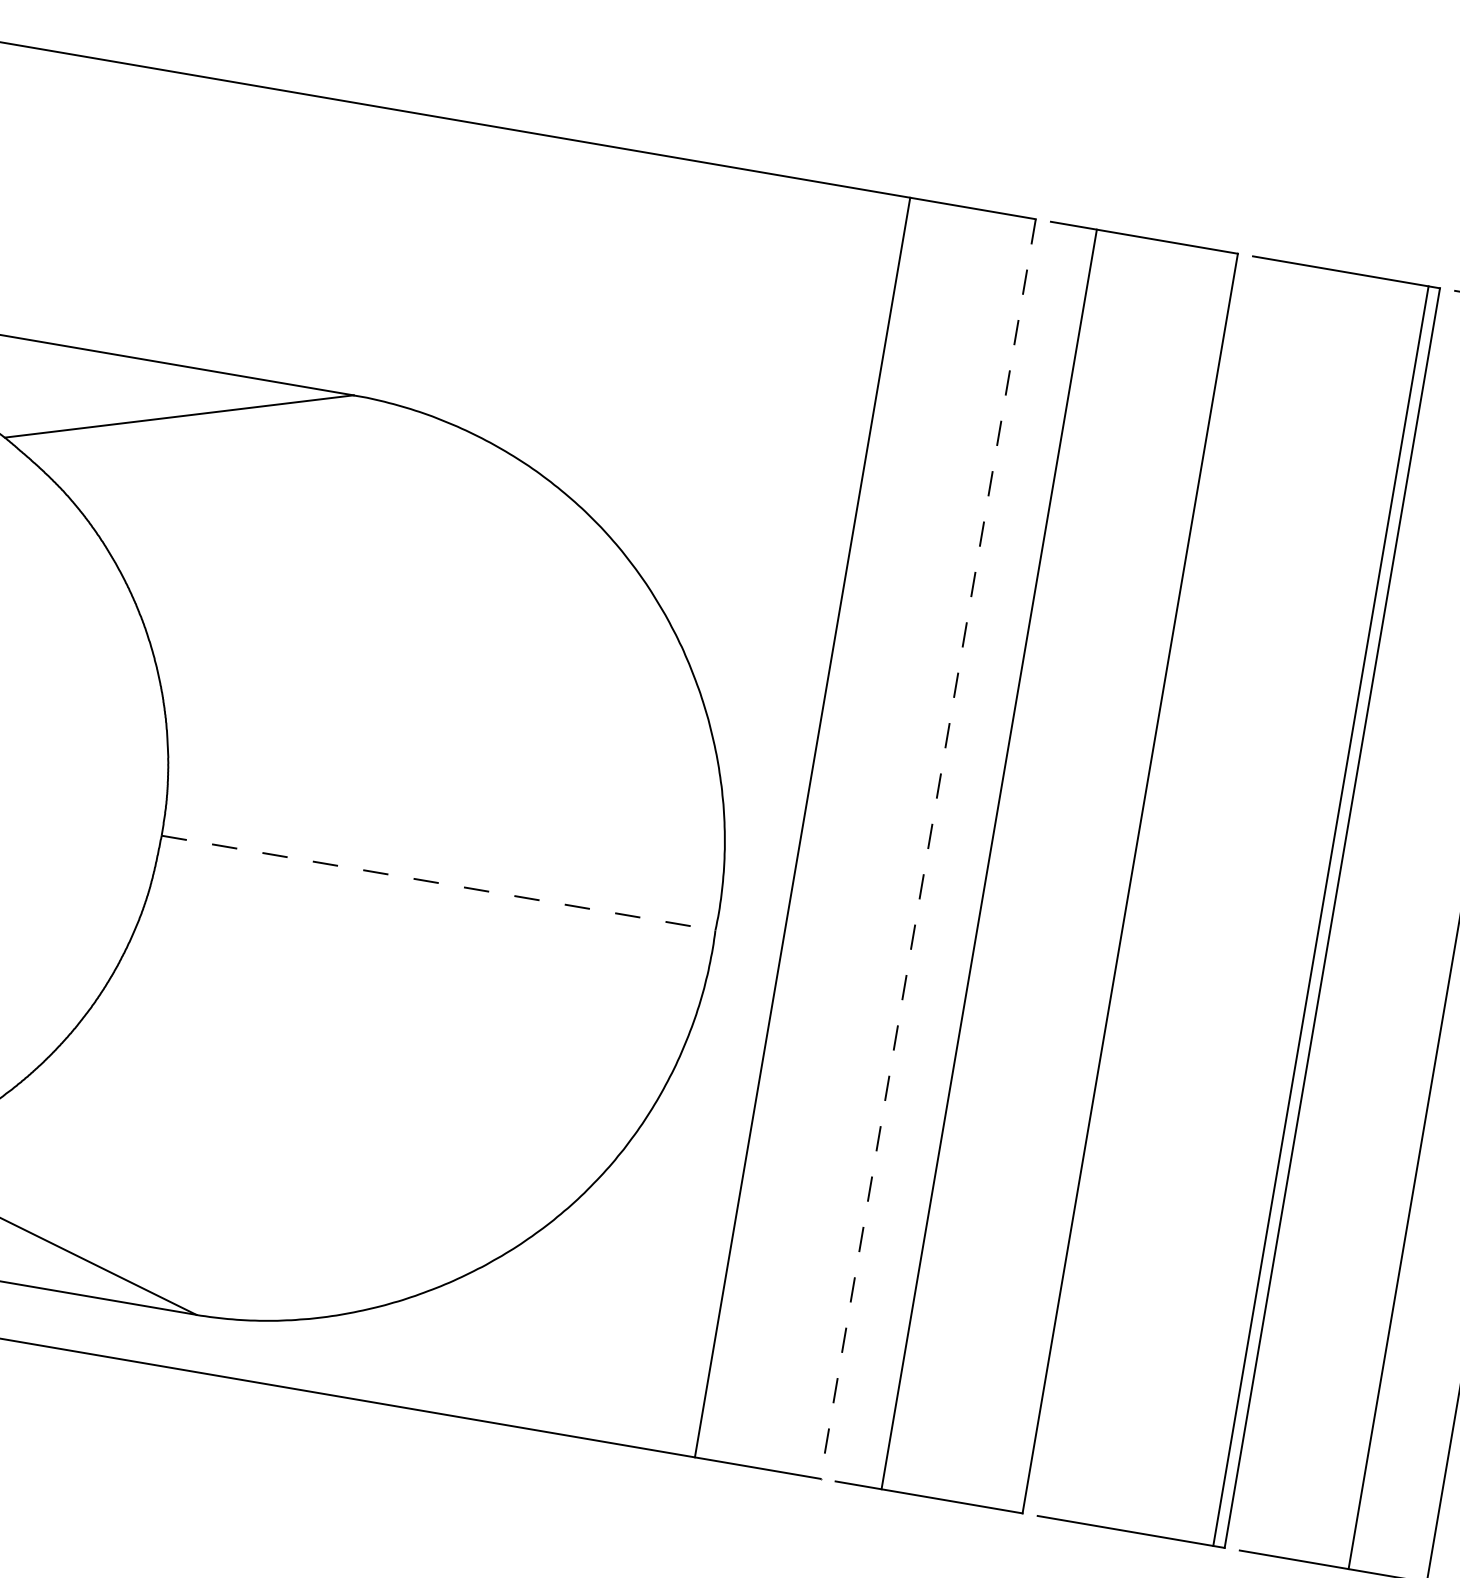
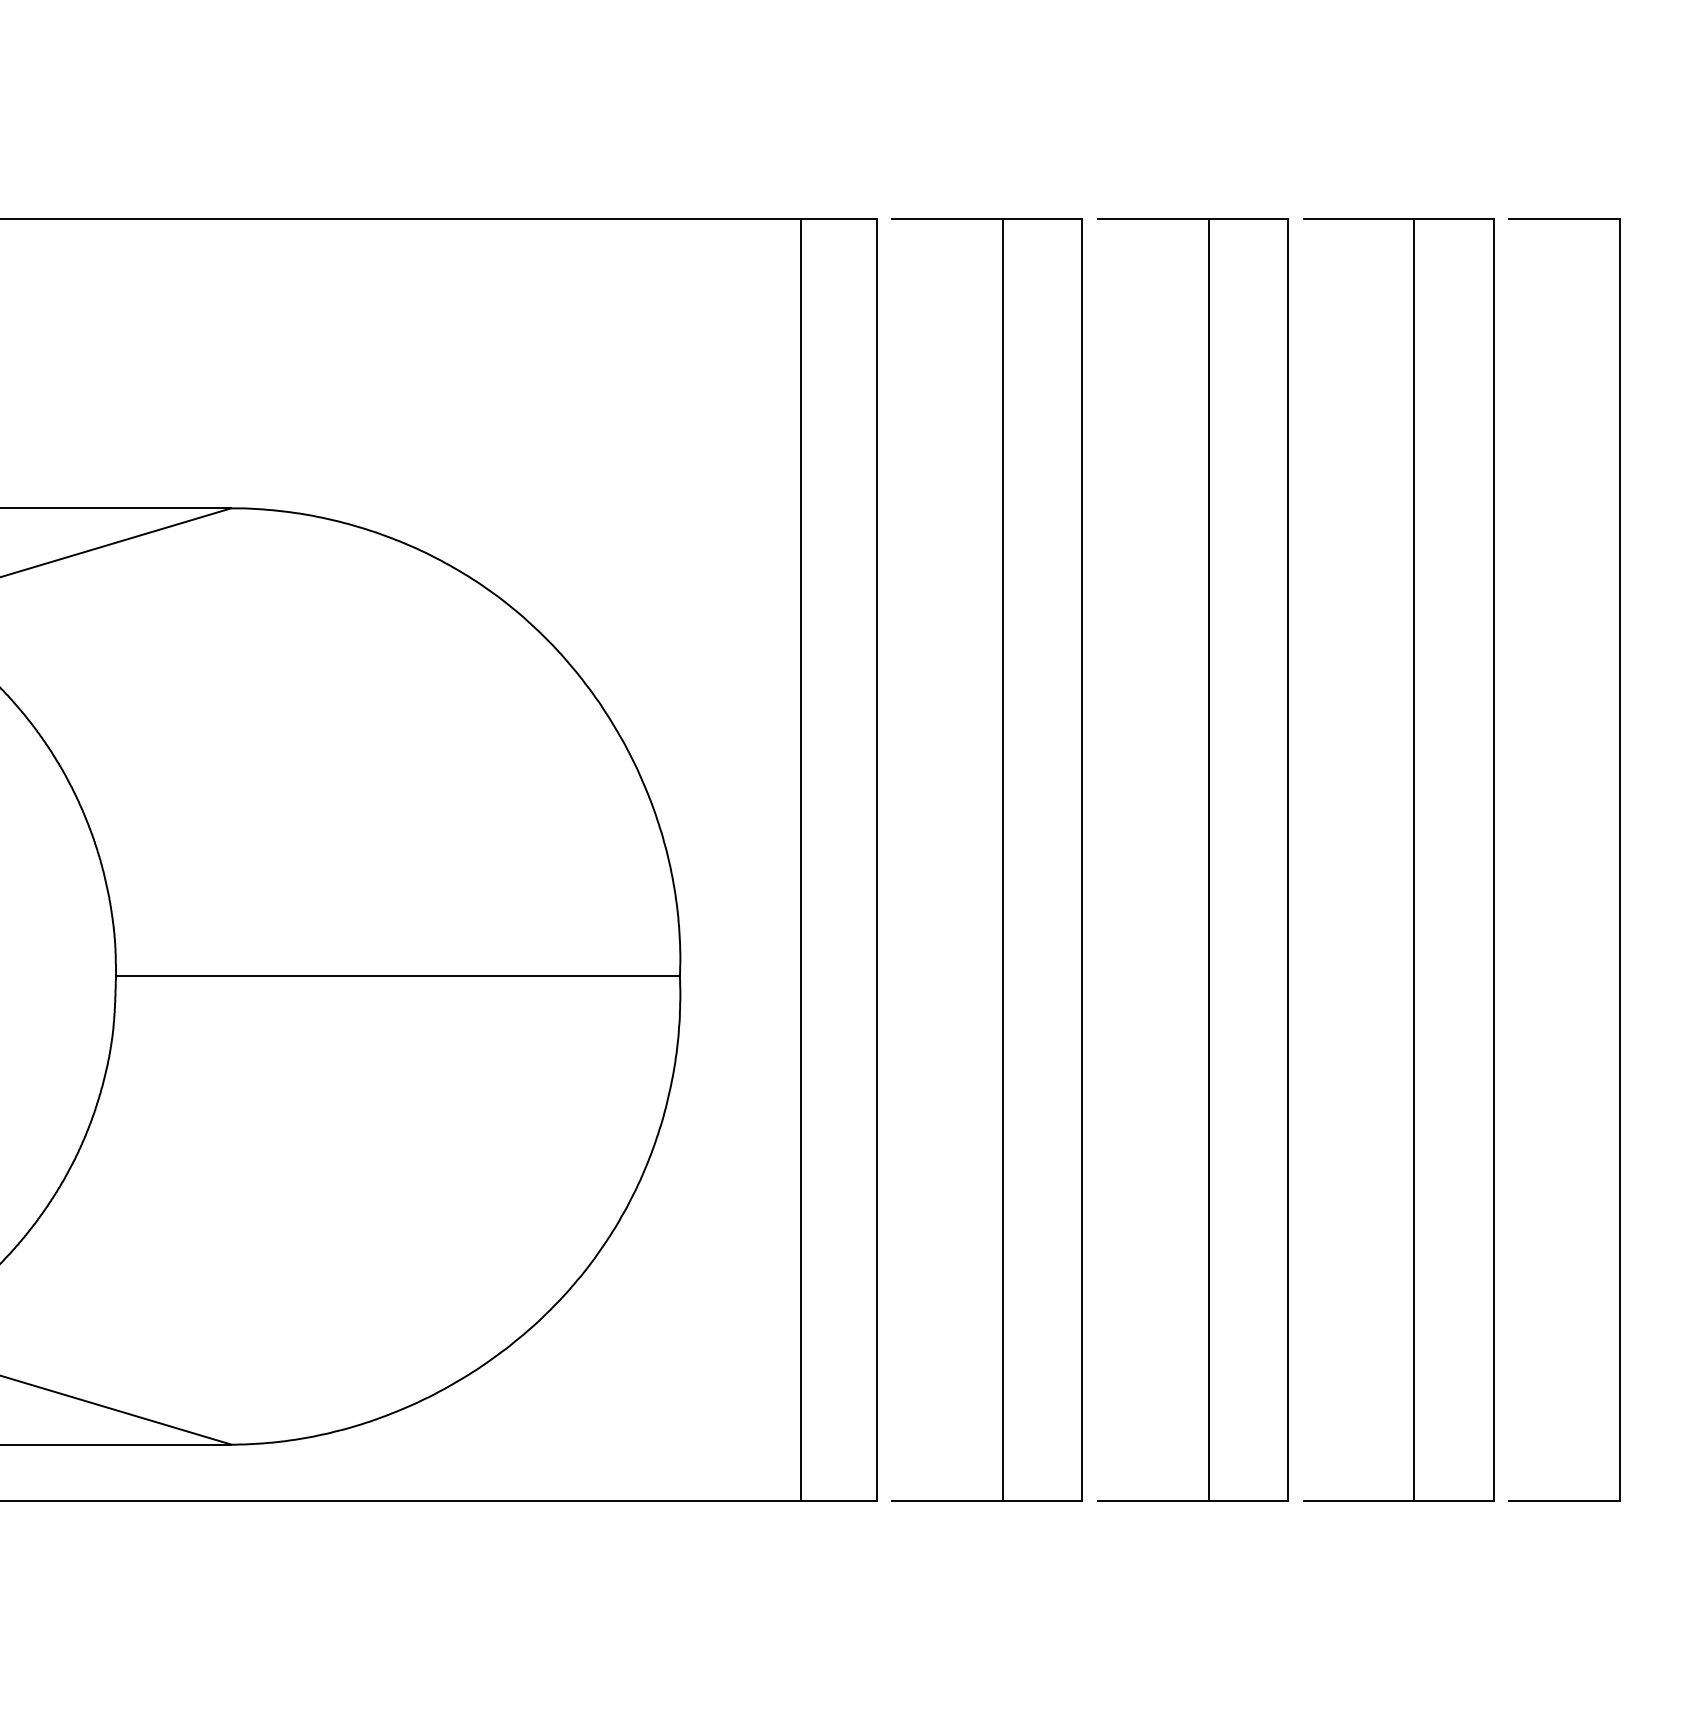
line: (802, 827) -> (800, 859), moved
line: (927, 849) -> (876, 860), dashed -> solid
line: (989, 858) -> (1002, 859), moved
line: (438, 883) -> (397, 976), dashed -> solid
line: (1320, 915) -> (1208, 859), moved

